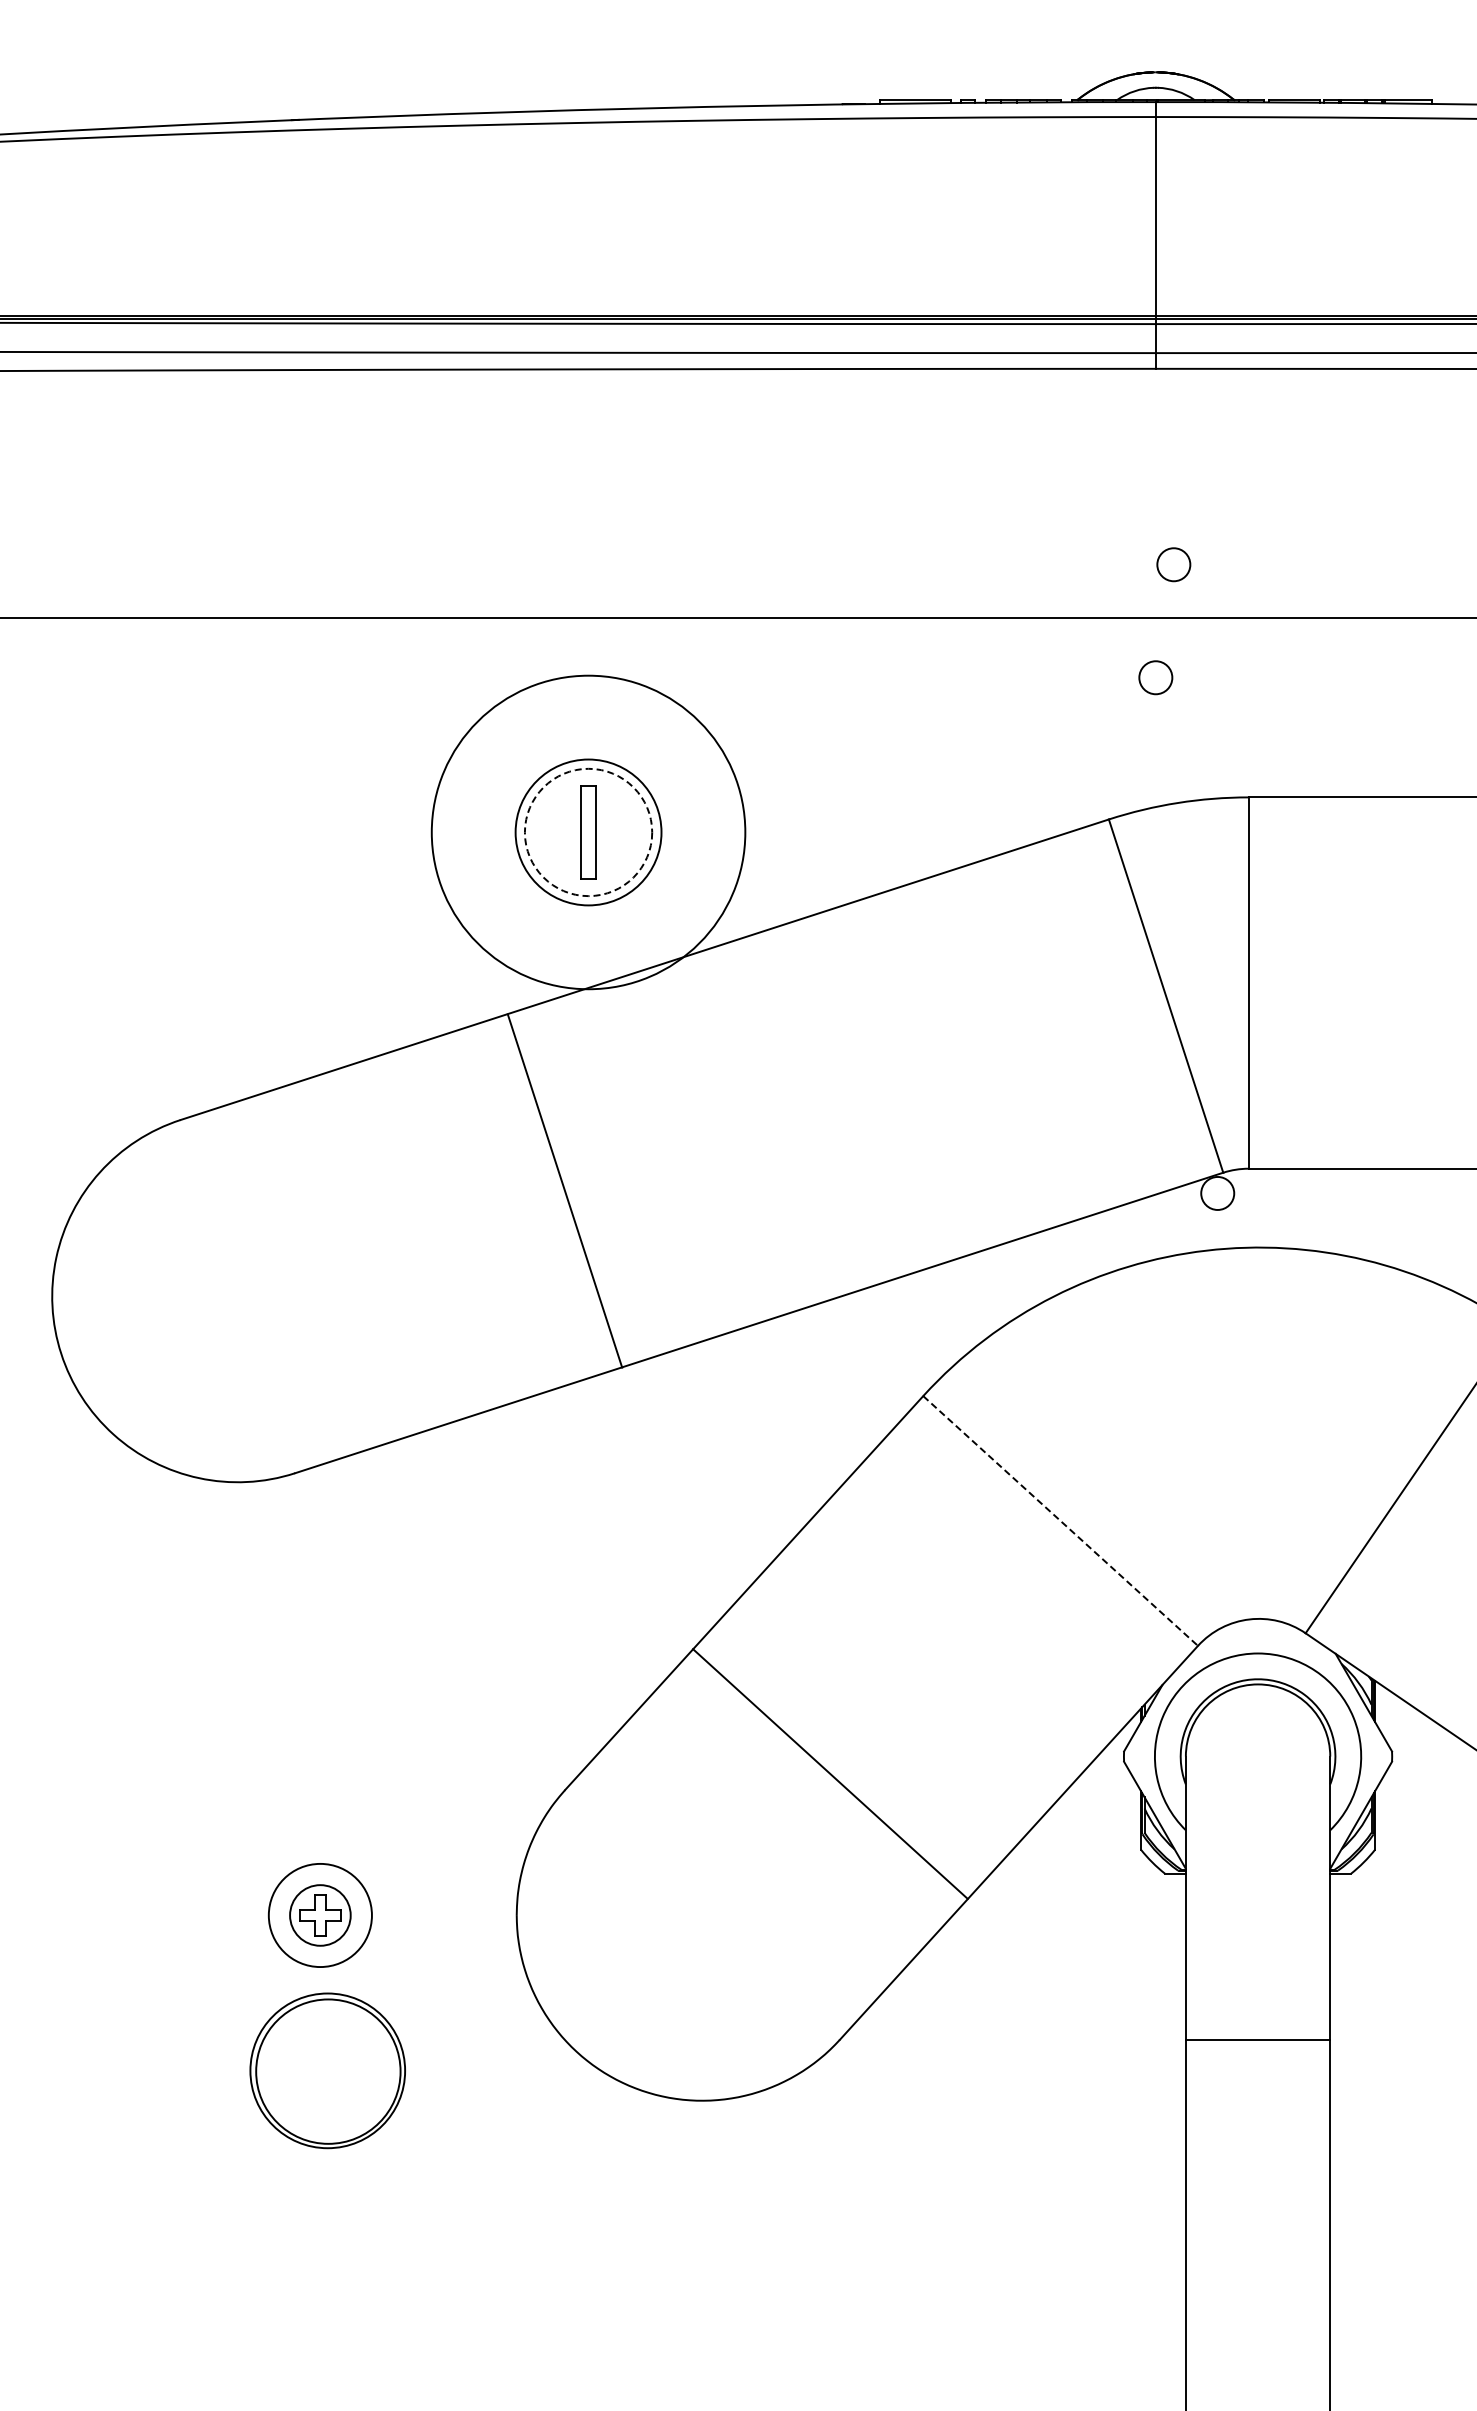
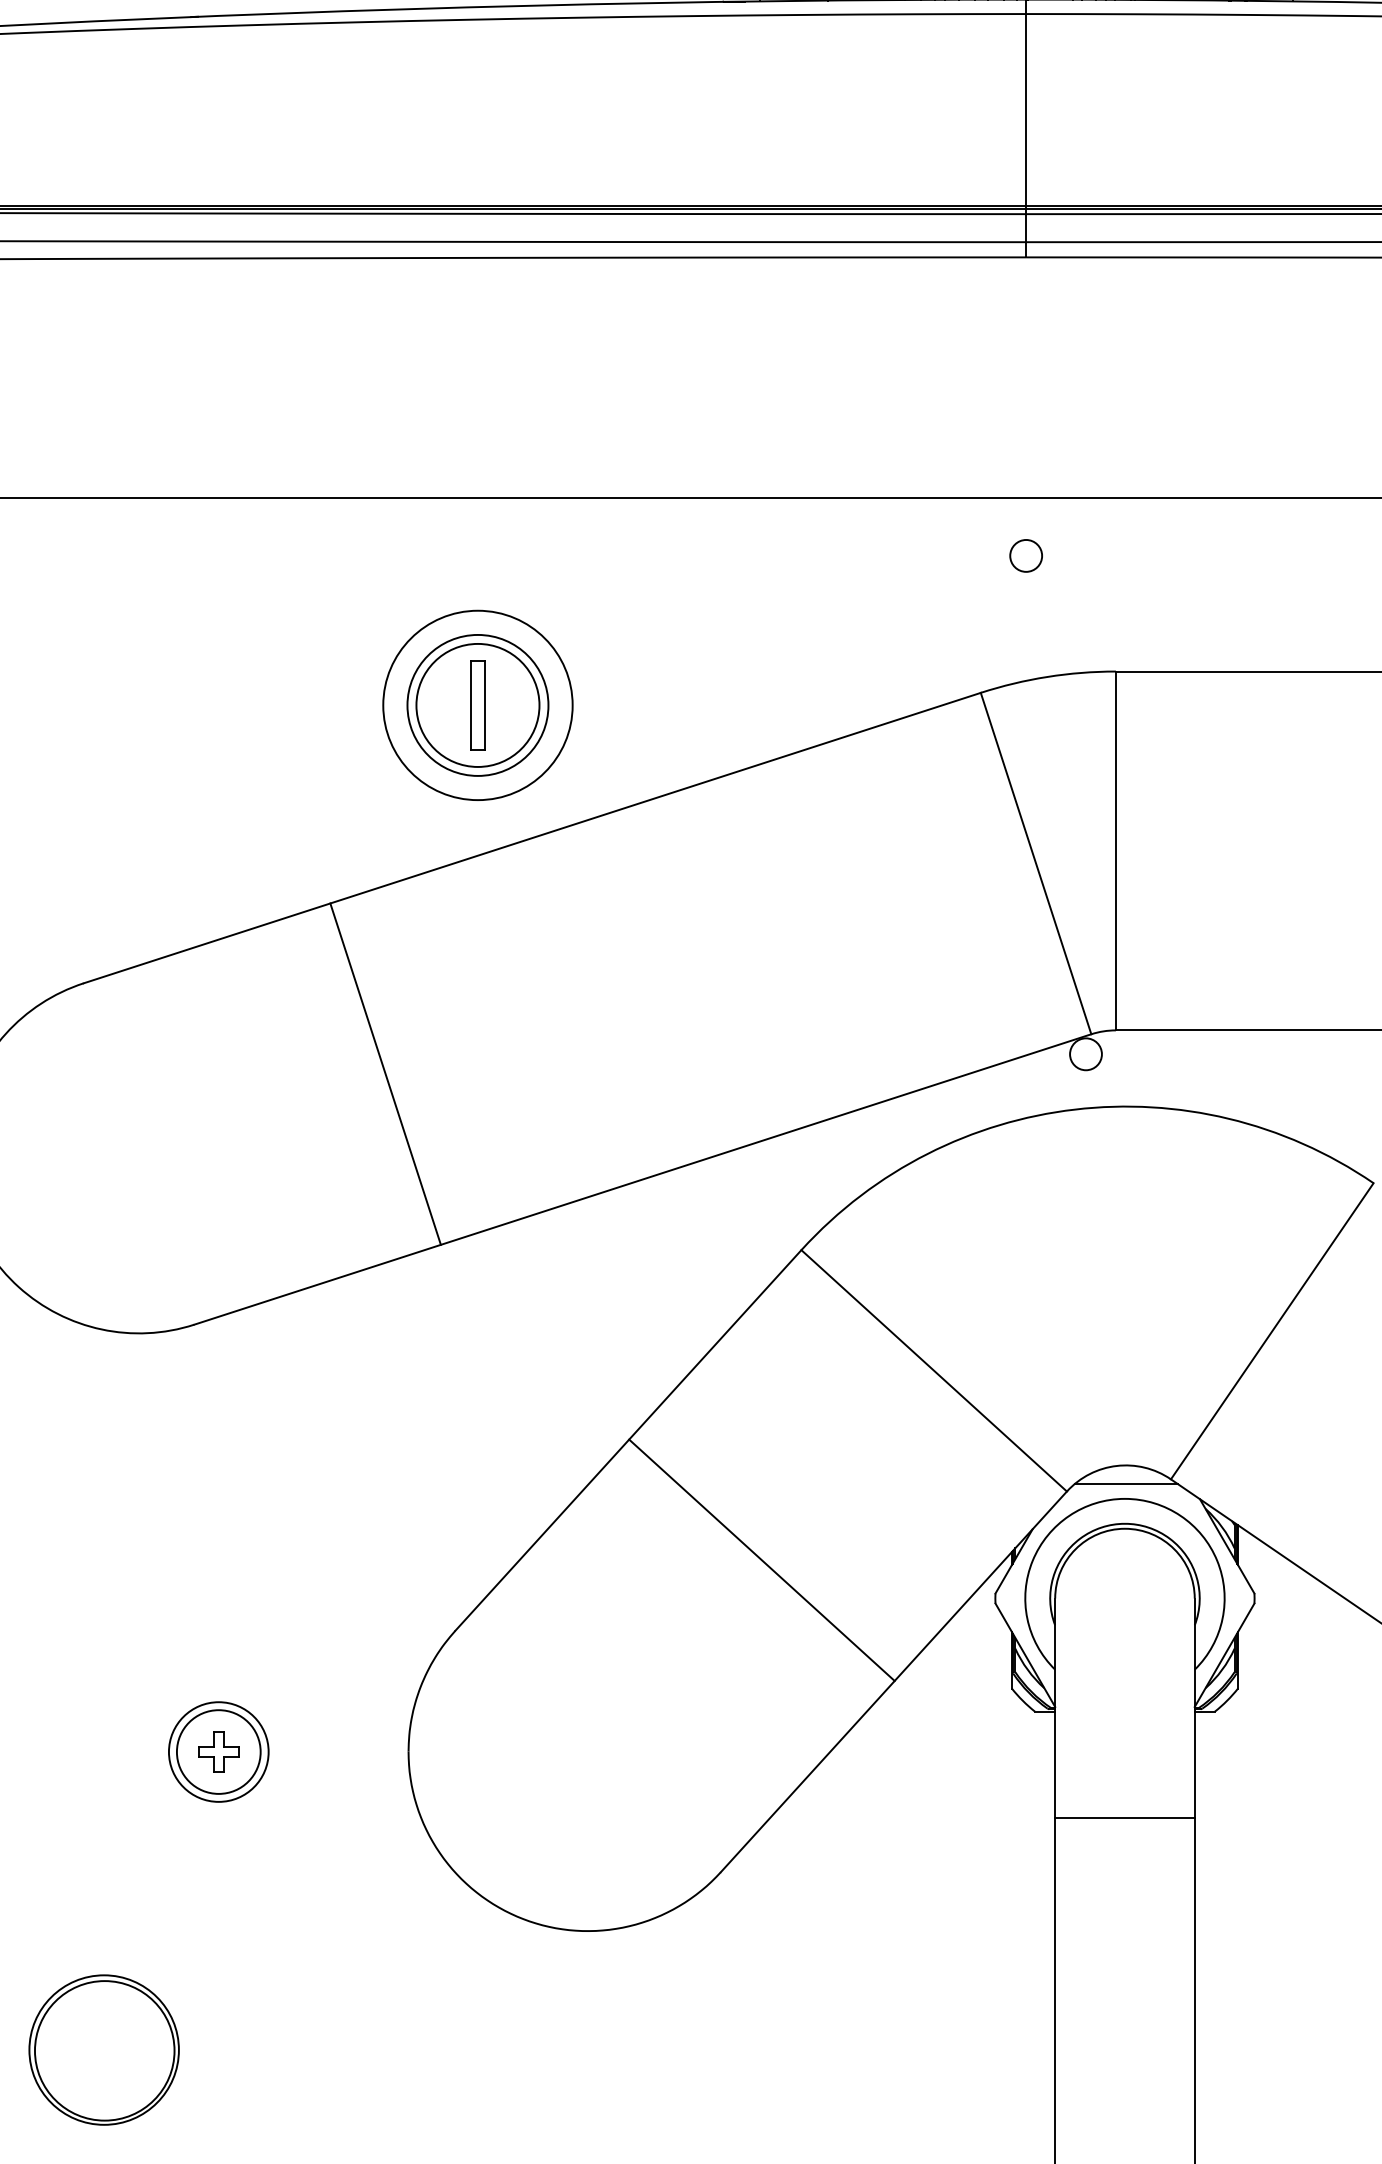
circle: (1173, 564) -> (1043, 446), removed
circle: (588, 832) -> (477, 705), dashed -> solid
circle: (588, 832) -> (477, 705), size x0.62
line: (564, 1190) -> (385, 1073), moved
line: (1060, 1521) -> (934, 1371), dashed -> solid
line: (1259, 1638) -> (1126, 1484), added
line: (830, 1773) -> (762, 1559), moved
circle: (320, 1915) -> (218, 1752), size x1.43
line: (1257, 2039) -> (1124, 1817), moved
part: (327, 2070) -> (103, 2049), moved

